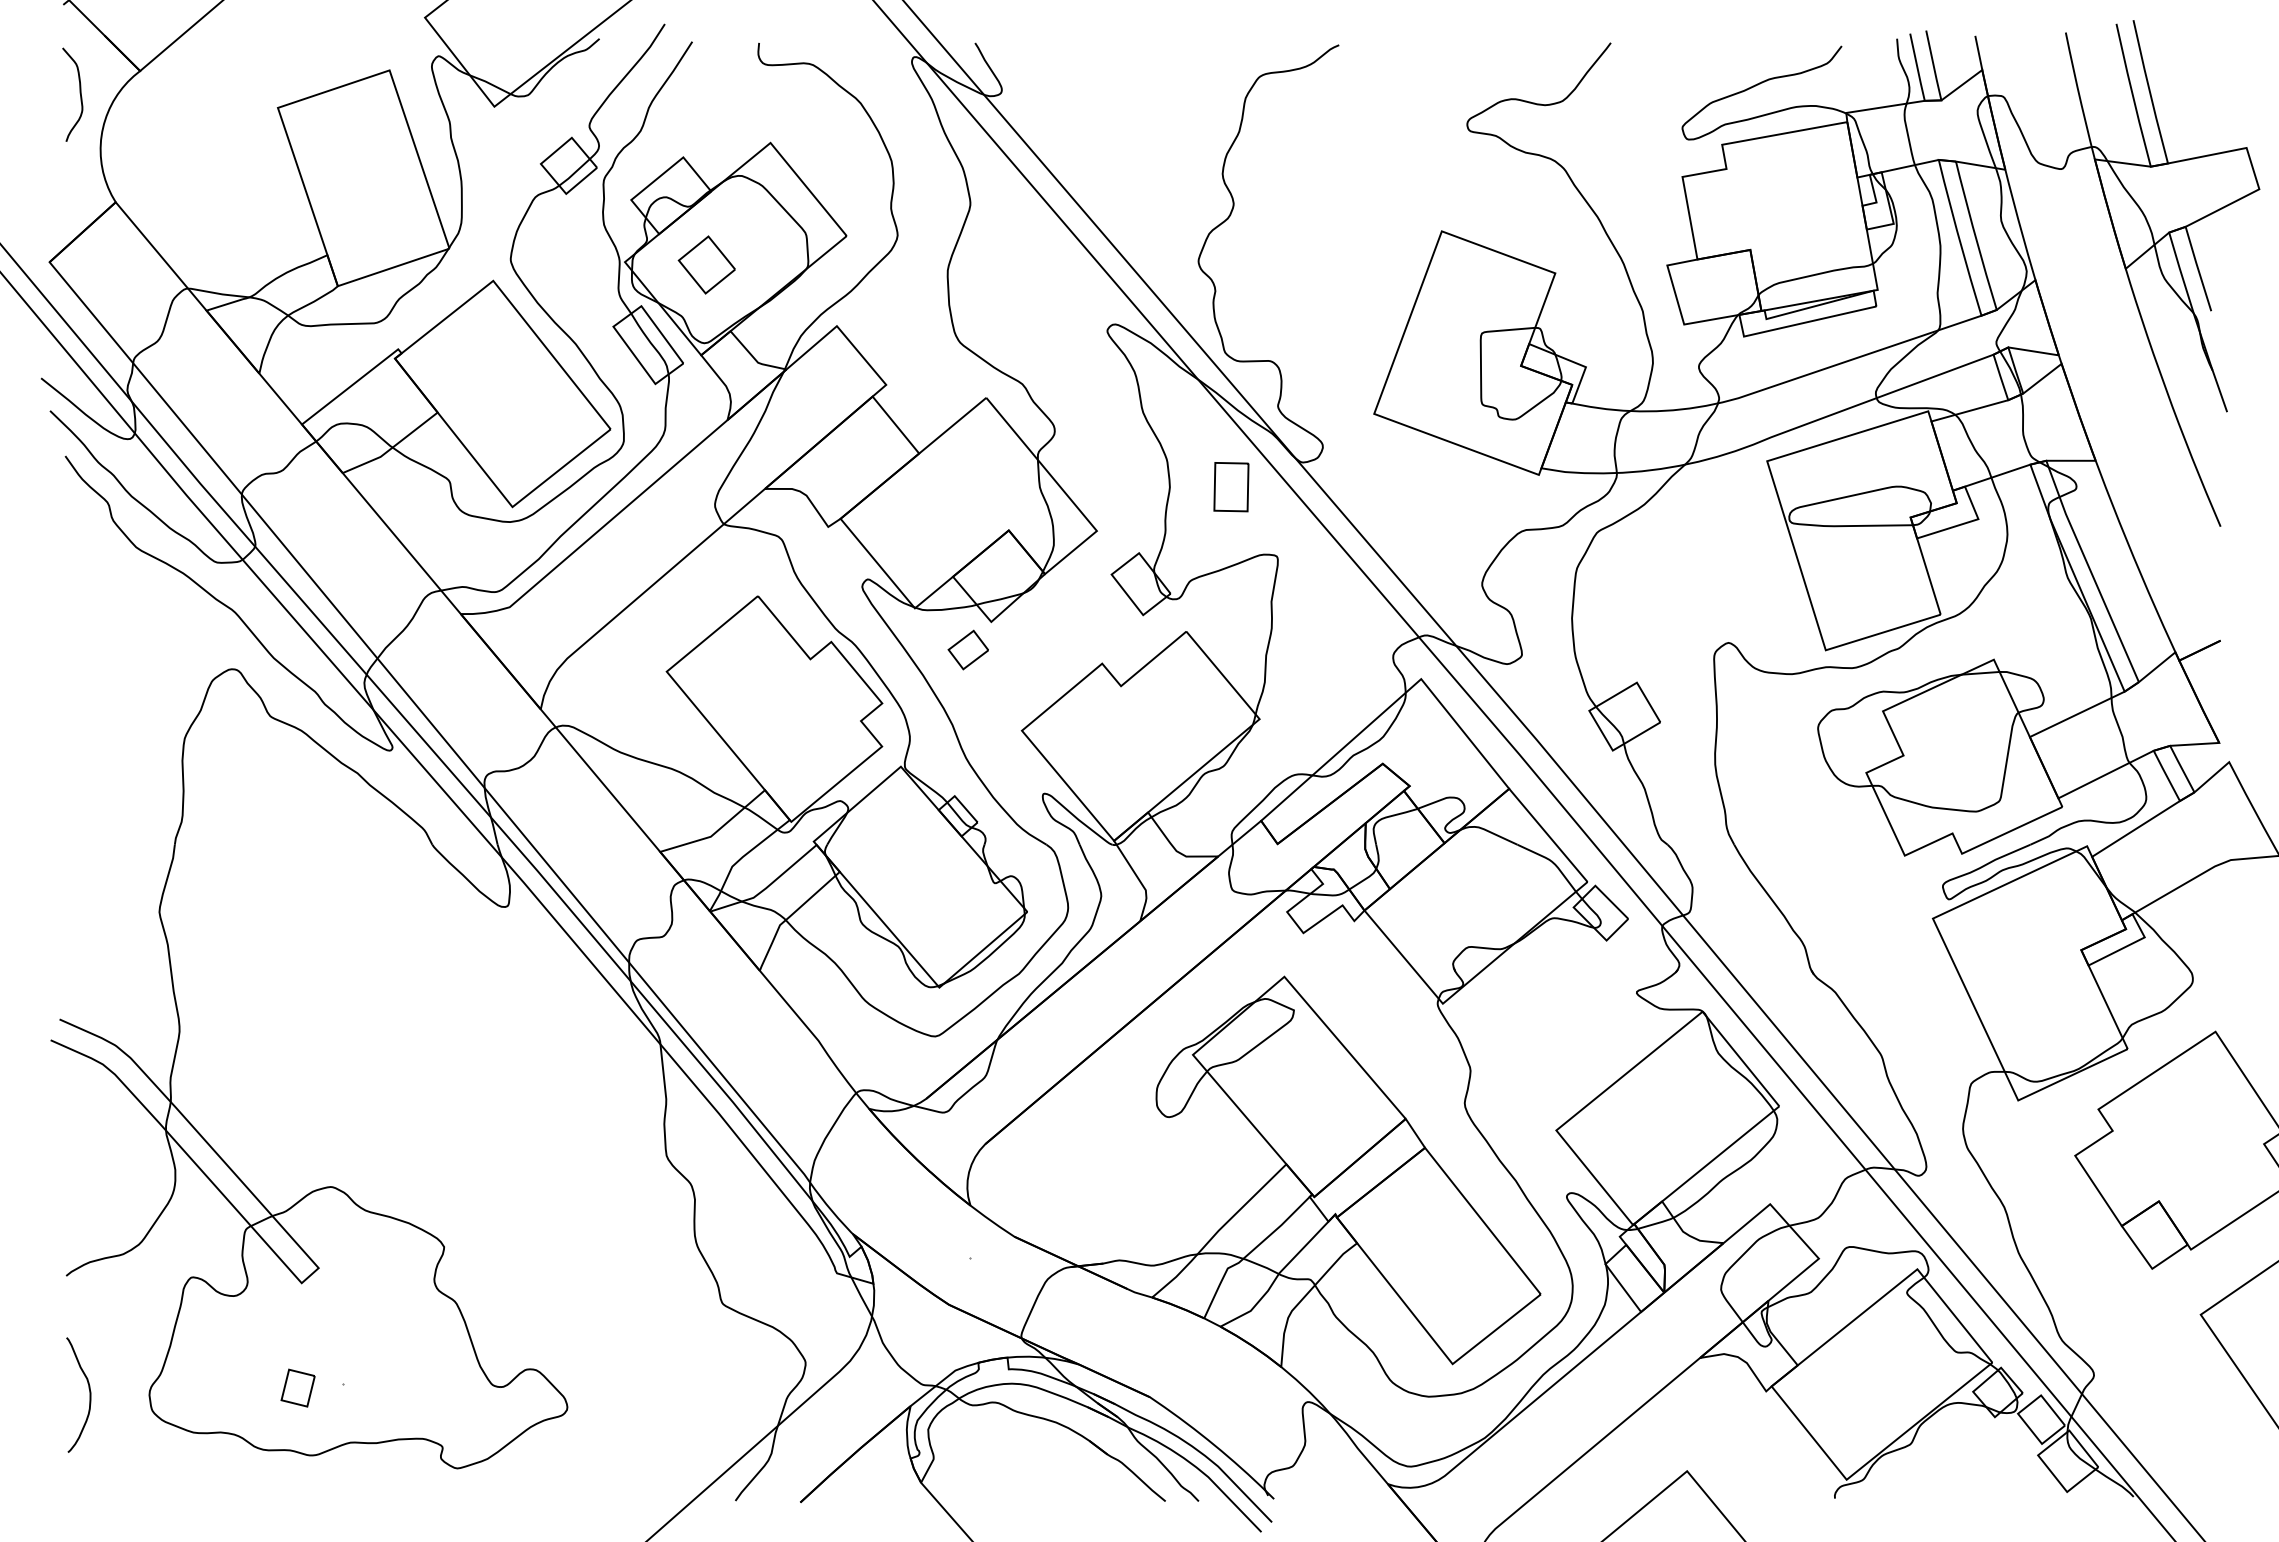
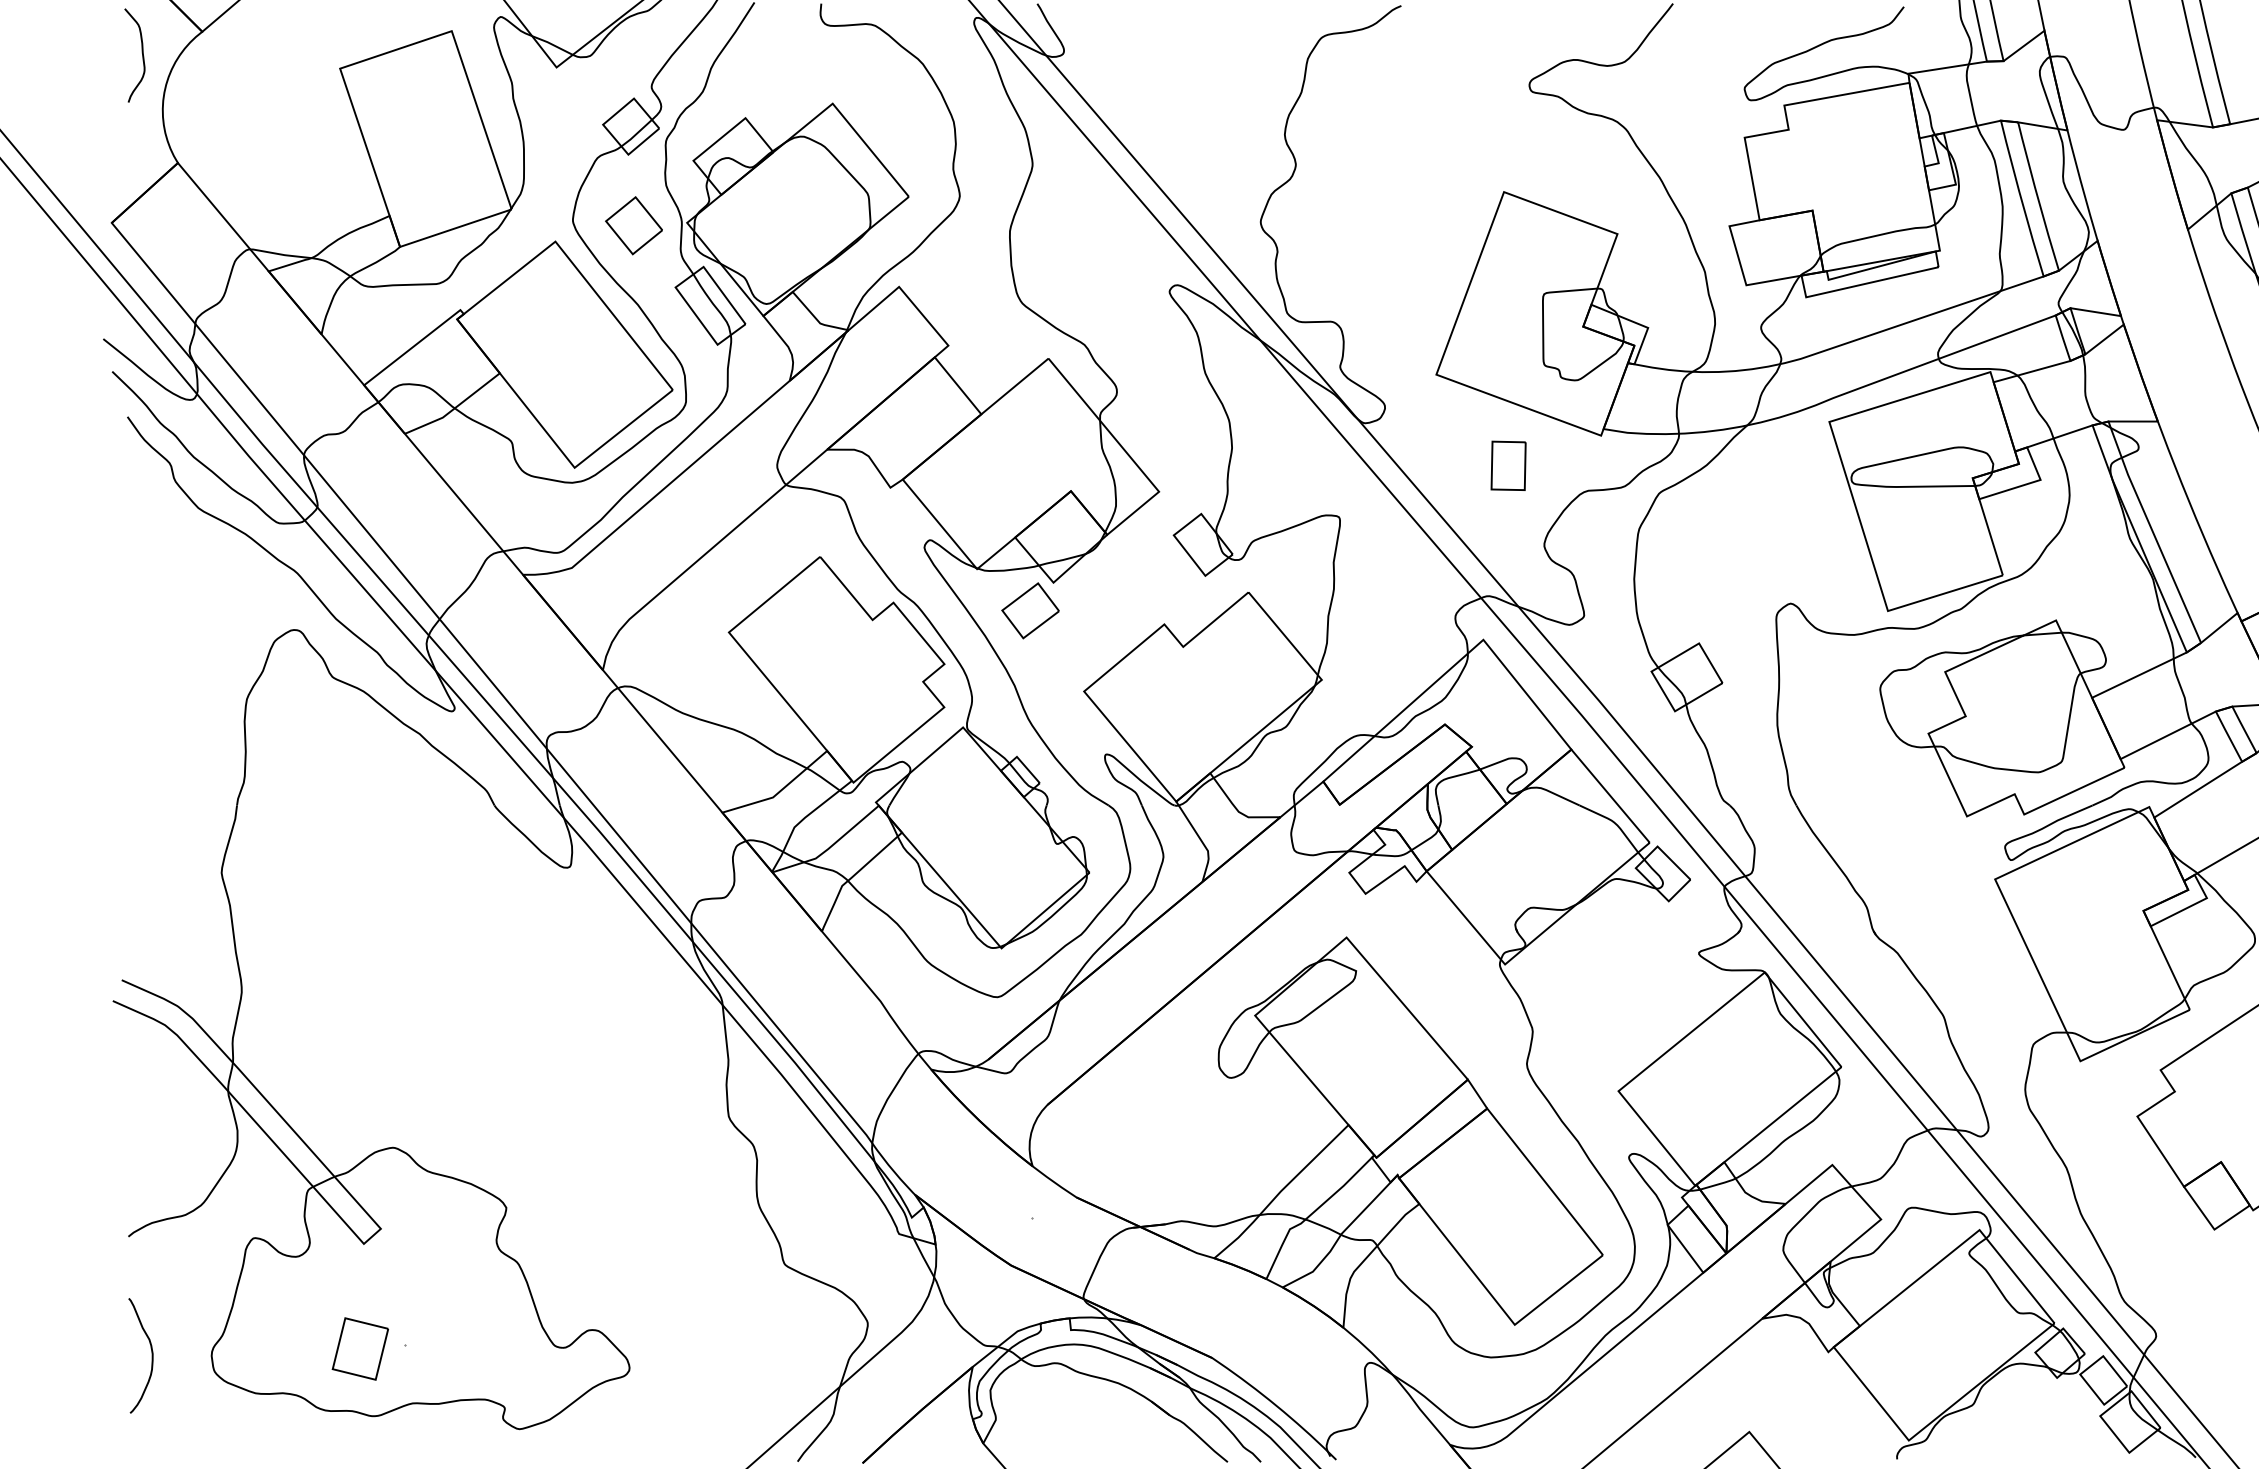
part: (706, 264) -> (633, 225), moved
part: (1231, 487) -> (1508, 466), moved
part: (968, 649) -> (1030, 610), size x1.43
part: (297, 1387) -> (359, 1348), size x1.67

